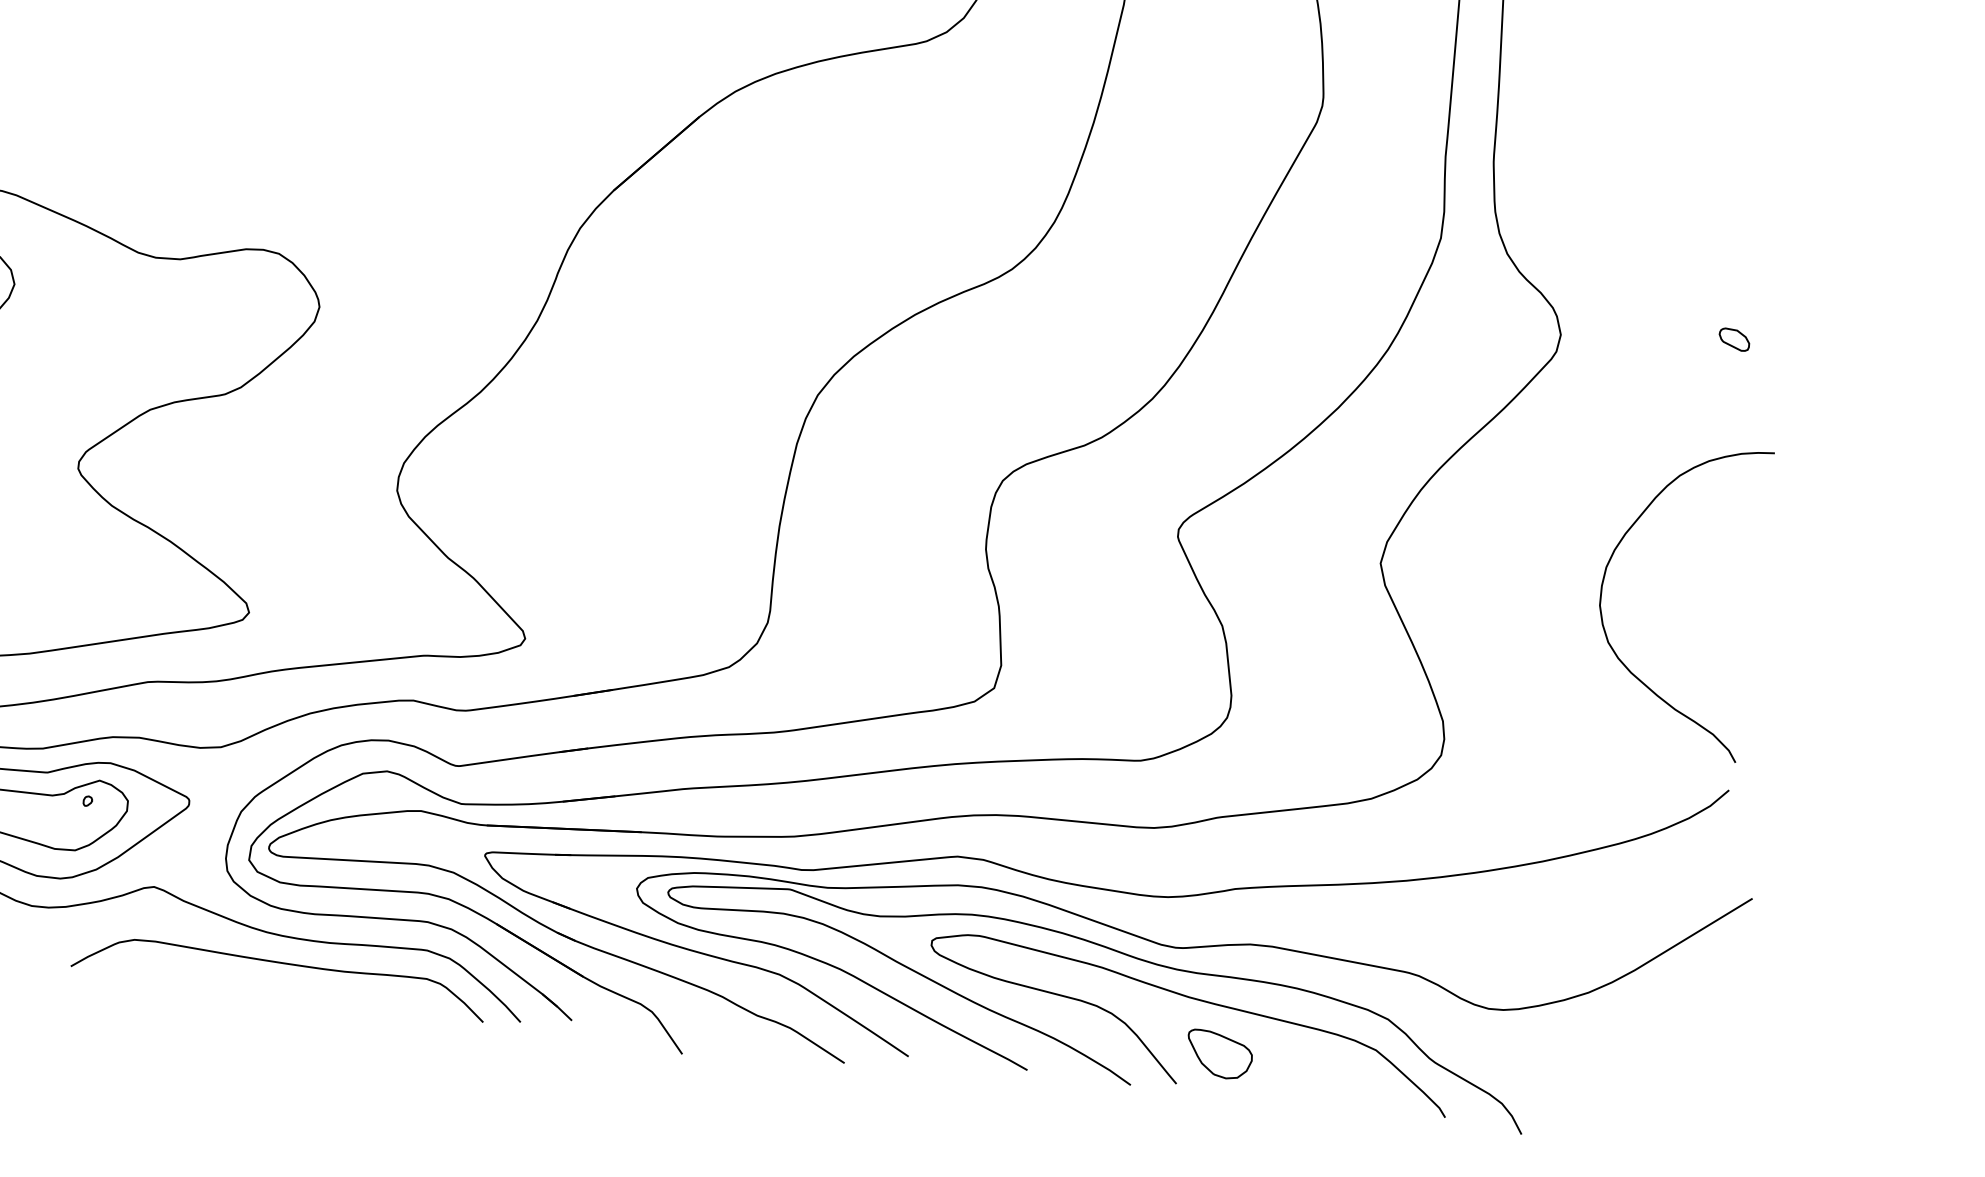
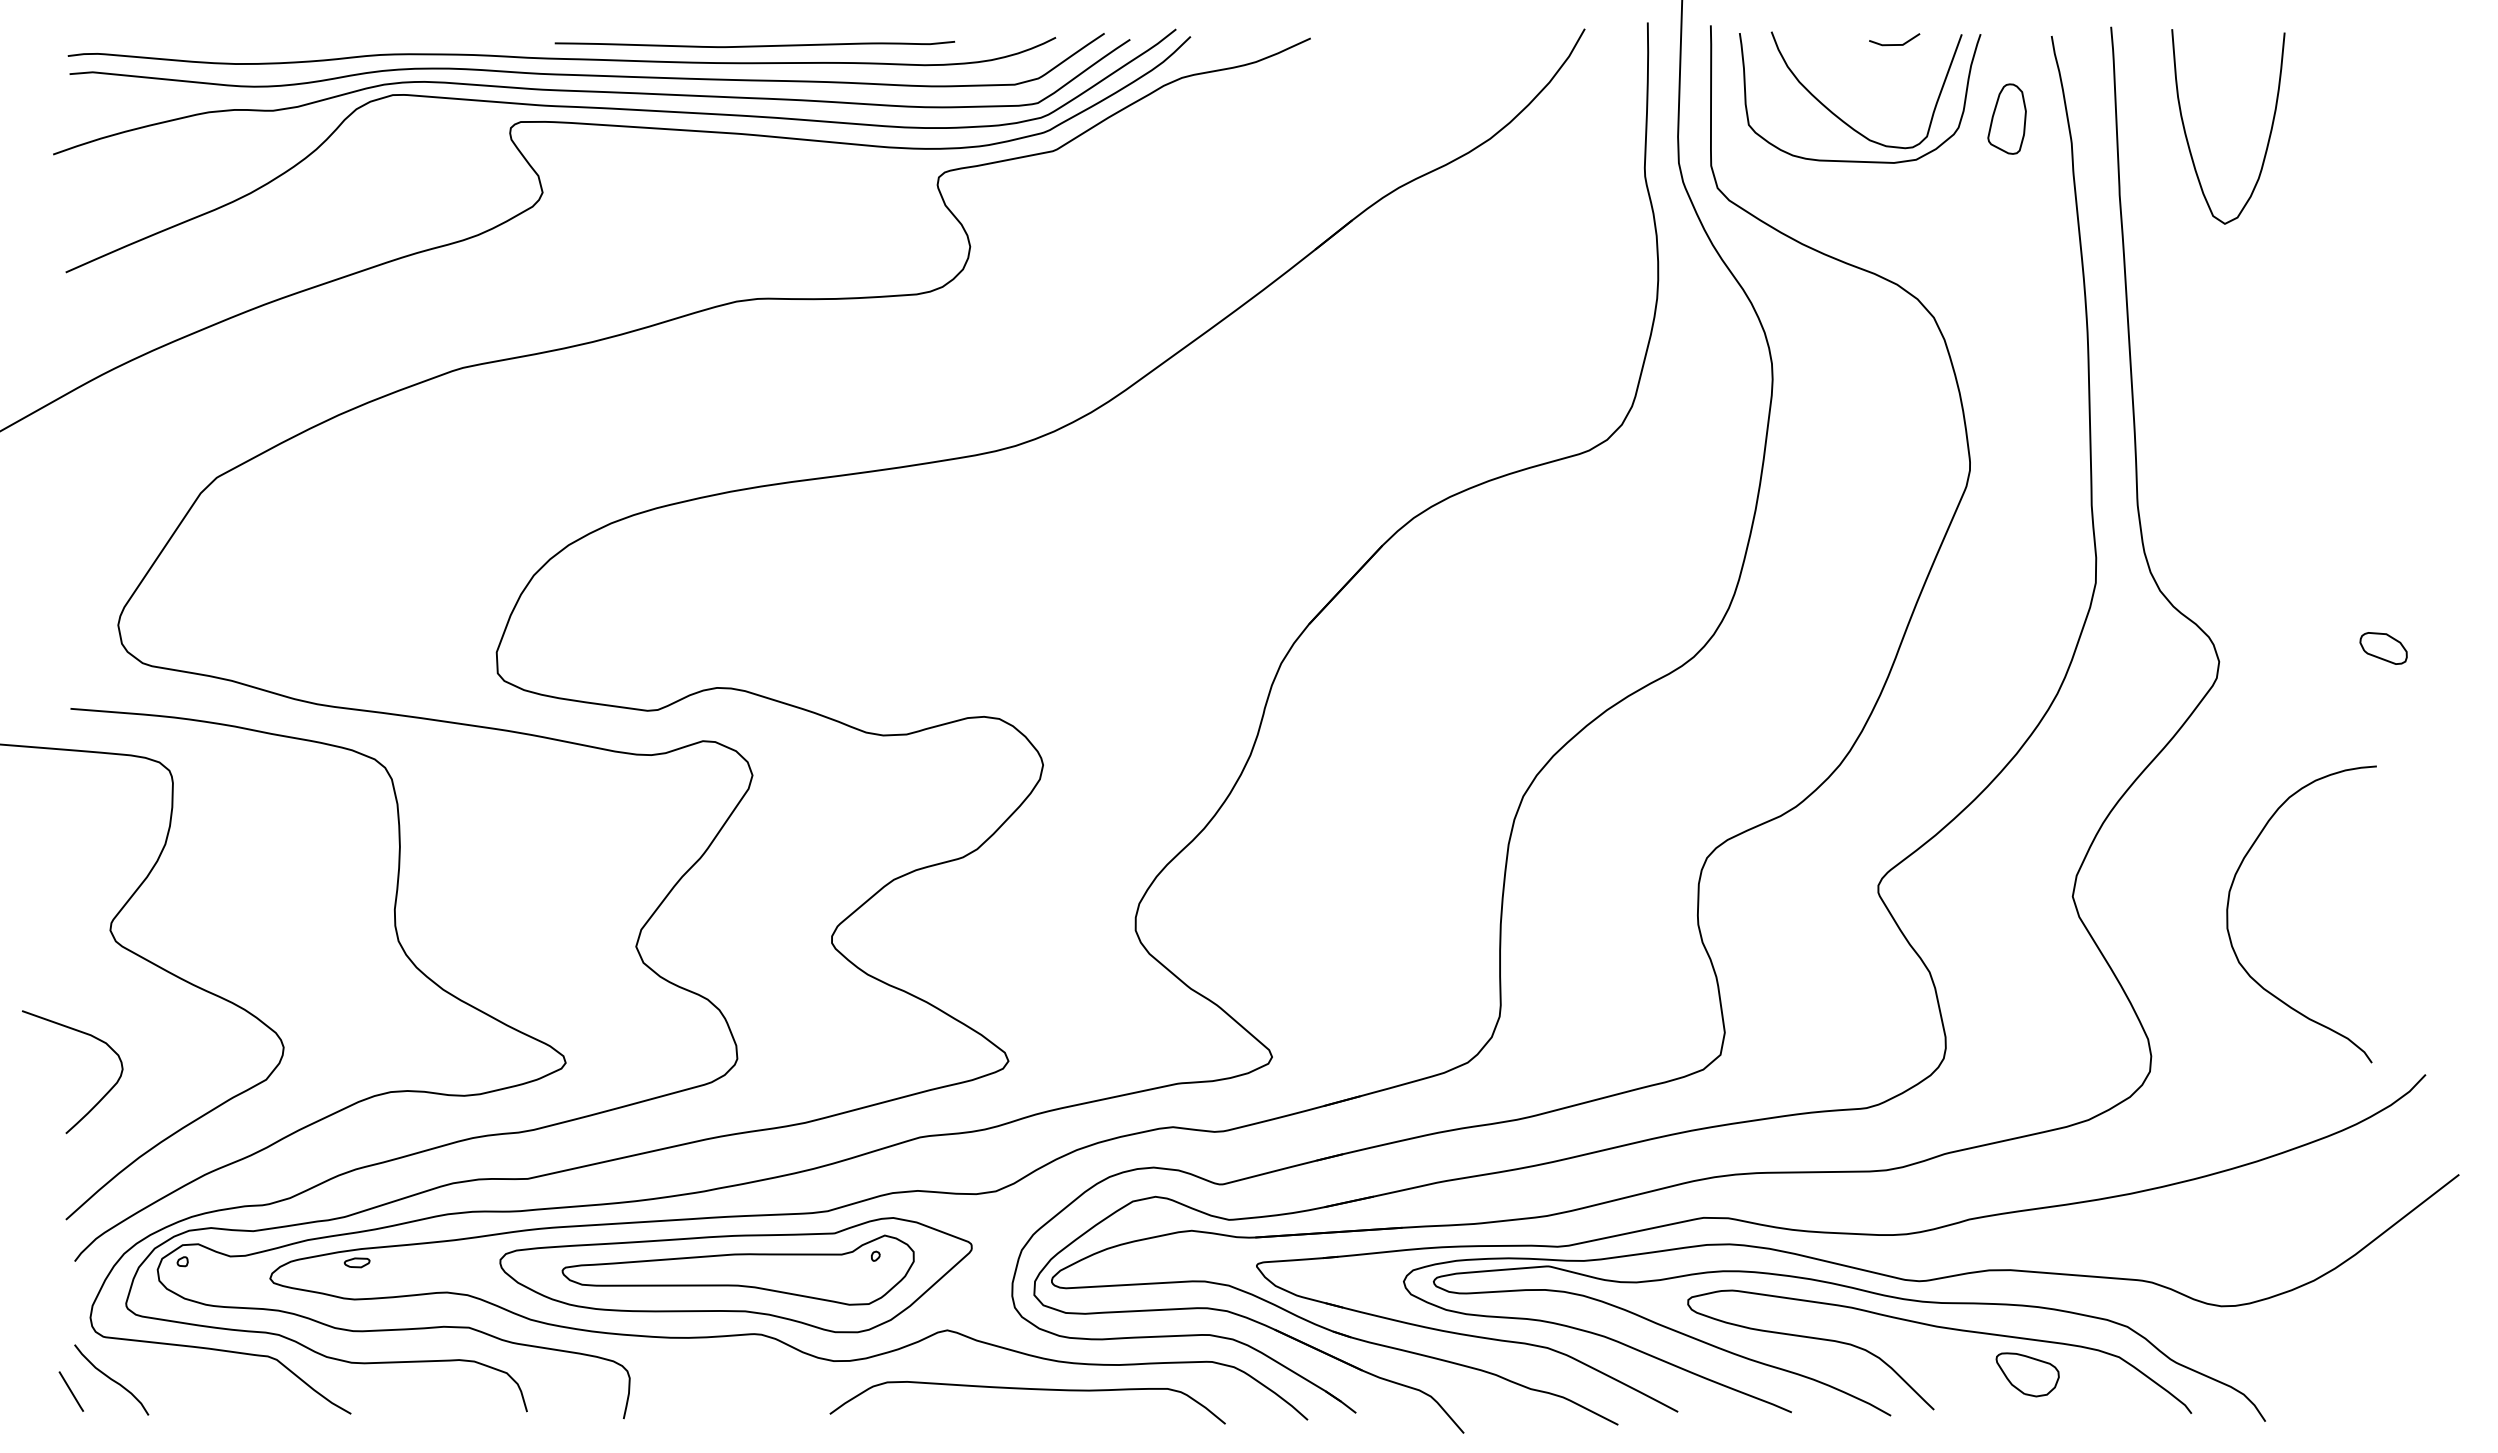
part: (1734, 338) -> (2383, 647), size x1.6
curve: (1605, 578) -> (2229, 902), moved
curve: (280, 963) -> (1027, 1389), moved
part: (1219, 1054) -> (2027, 1374), moved

